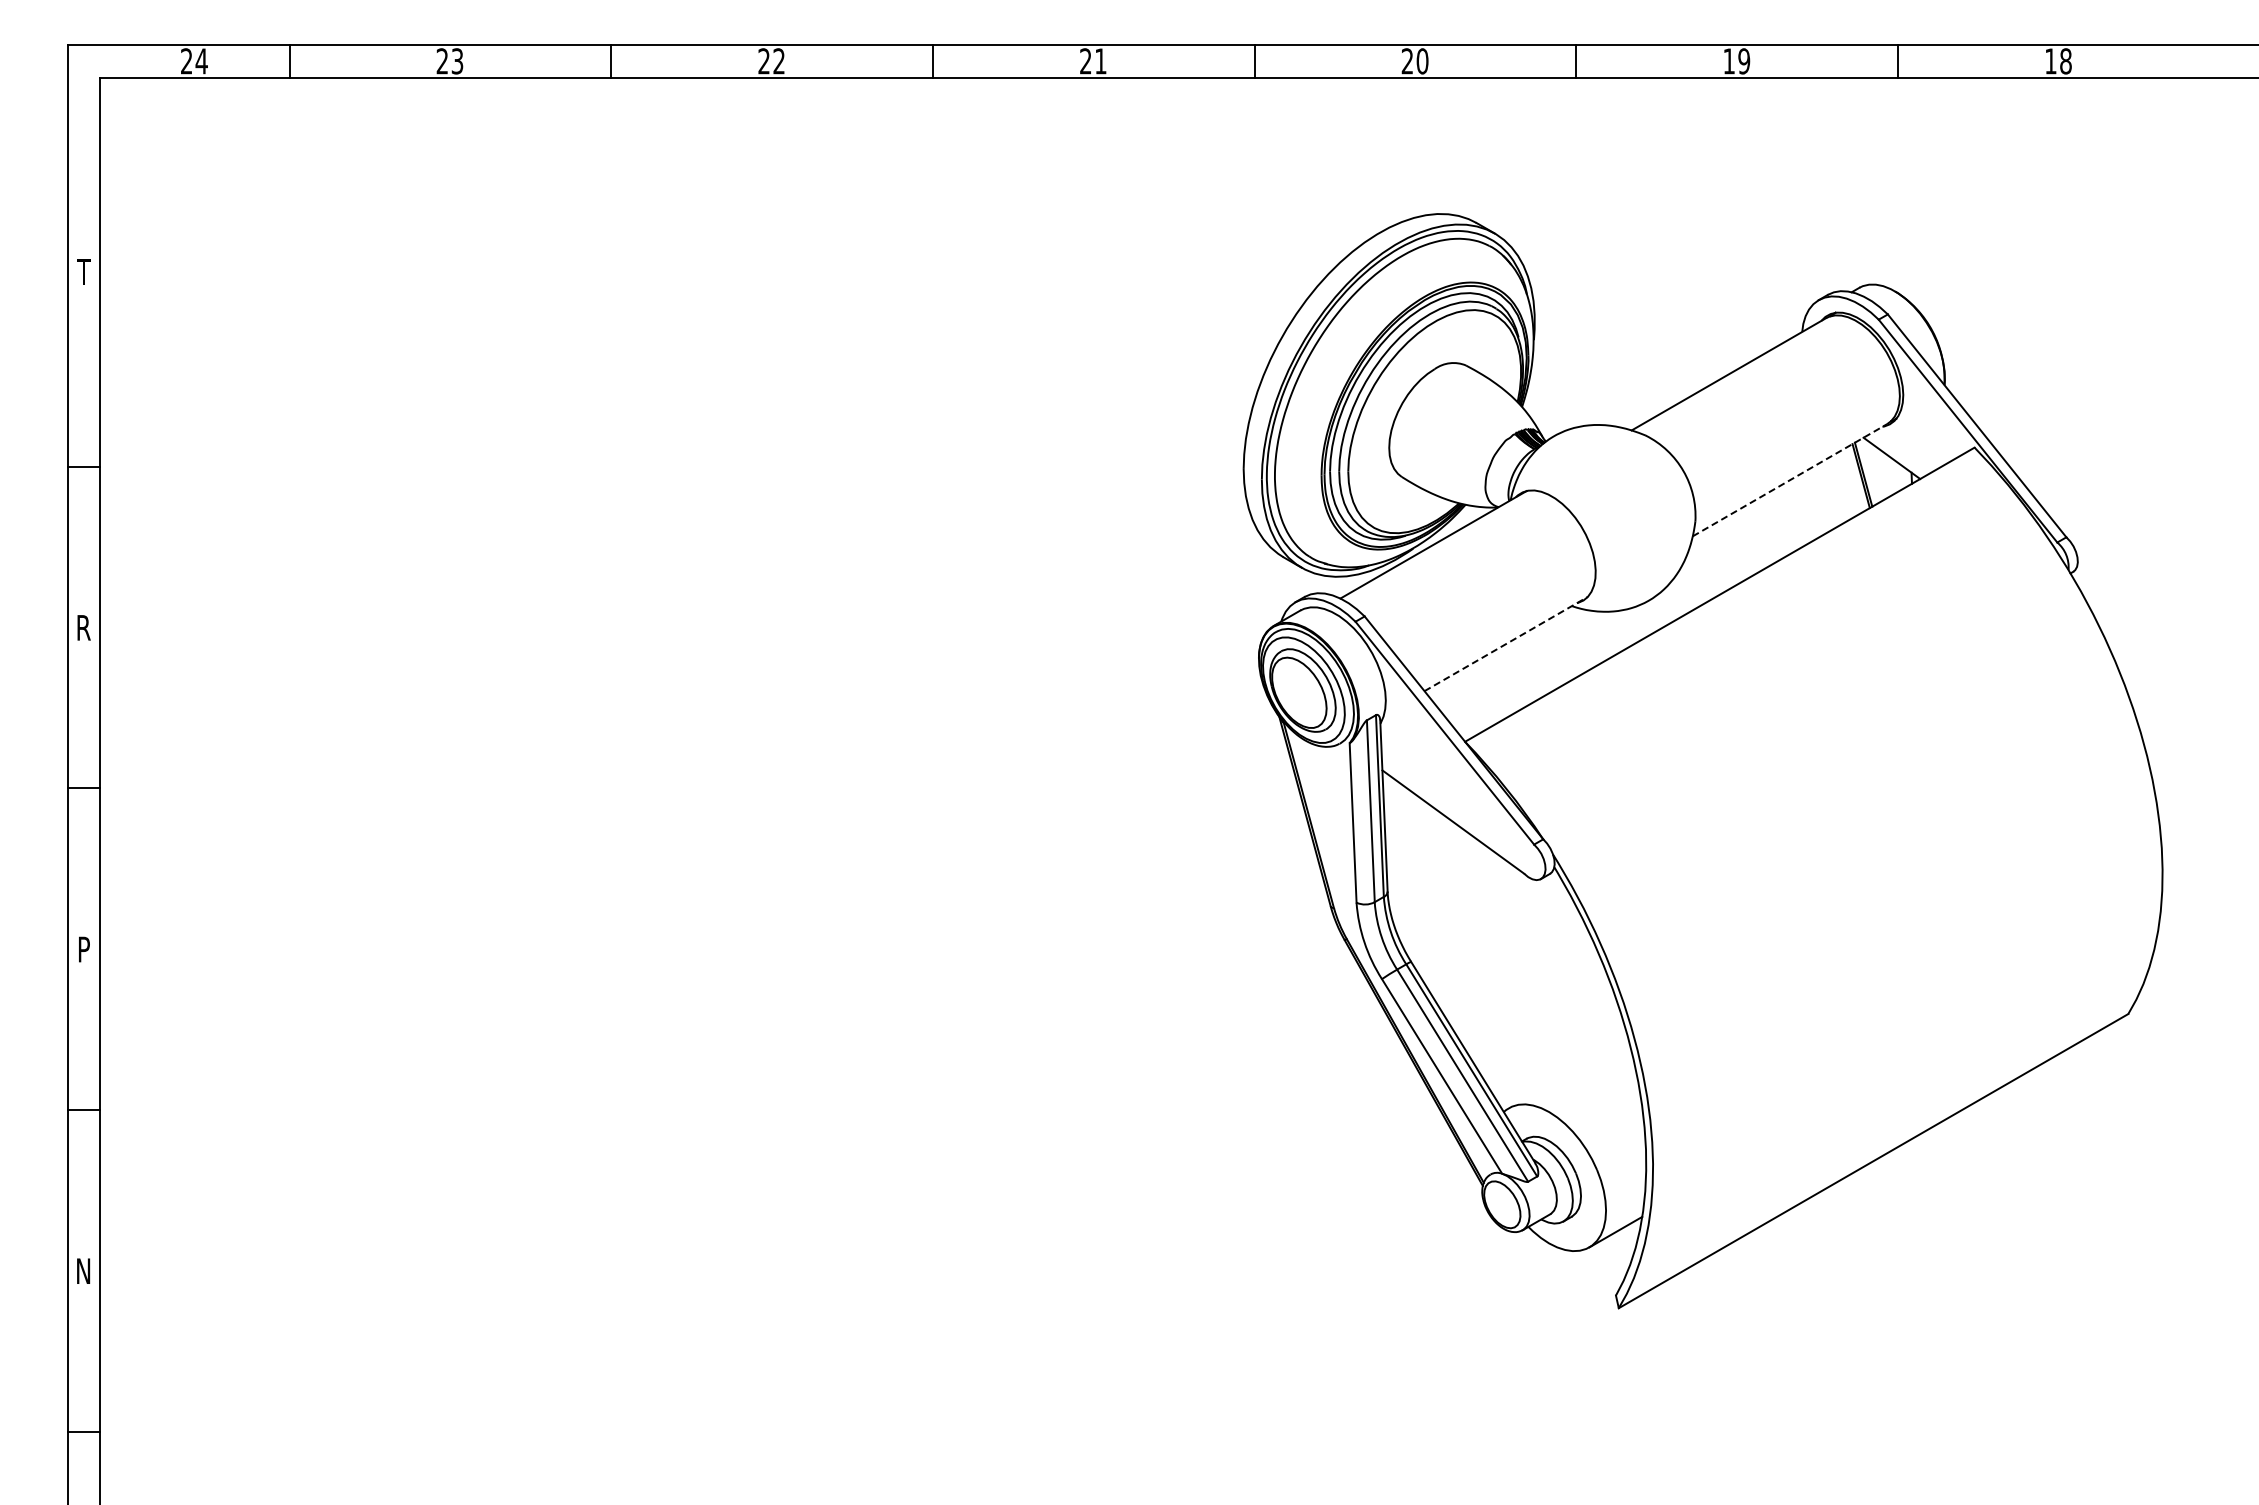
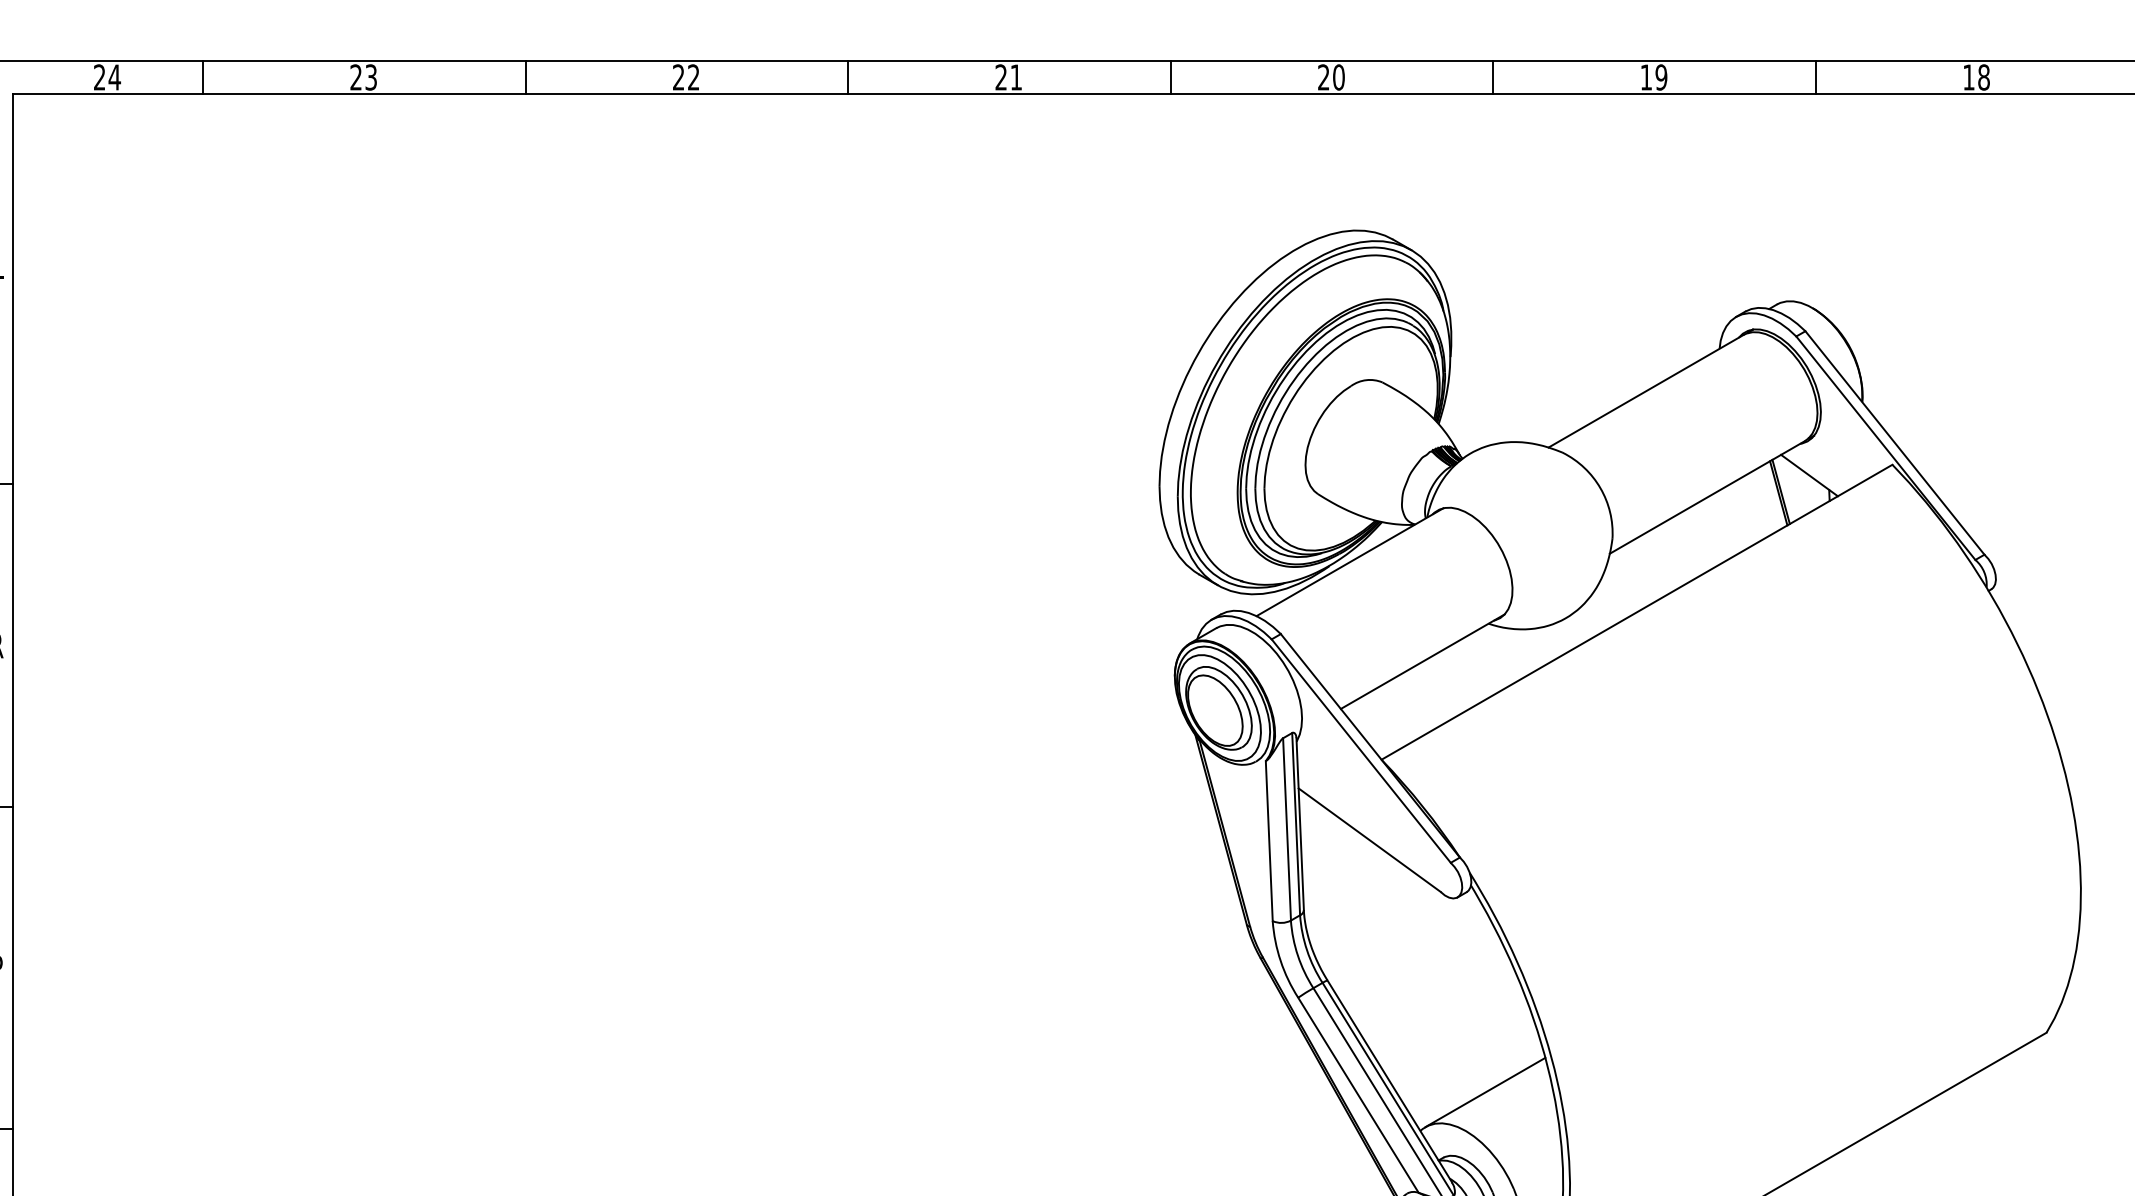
line: (1790, 479) -> (1707, 496), dashed -> solid
line: (1506, 643) -> (1423, 661), dashed -> solid
line: (1568, 1073) -> (1485, 1092), added

